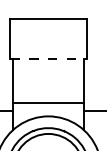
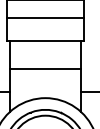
line: (48, 35) -> (45, 17), added
line: (48, 59) -> (45, 41), dashed -> solid
line: (48, 103) -> (45, 69), moved

